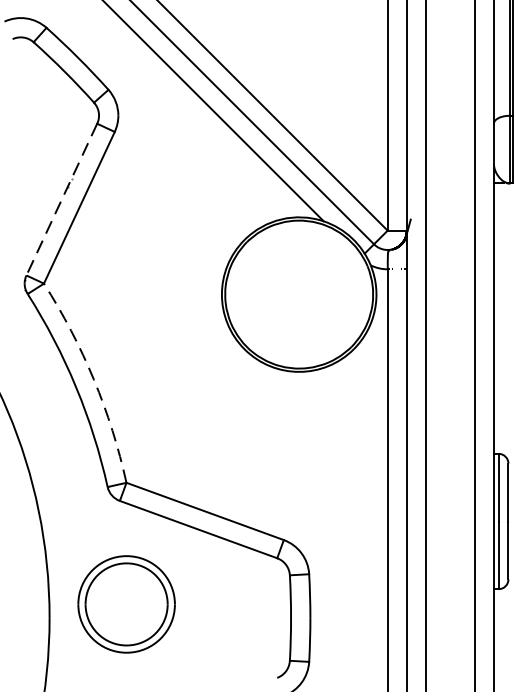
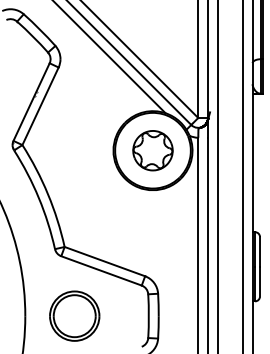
line: (61, 200) -> (31, 102), dashed -> solid
part: (298, 294) -> (152, 150), added
arc: (94, 380) -> (48, 194), dashed -> solid
part: (126, 603) -> (74, 315), moved

